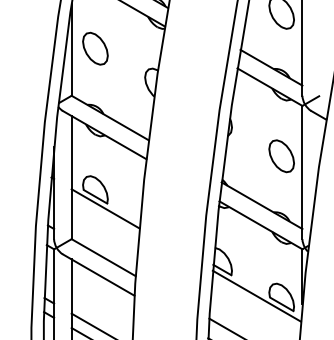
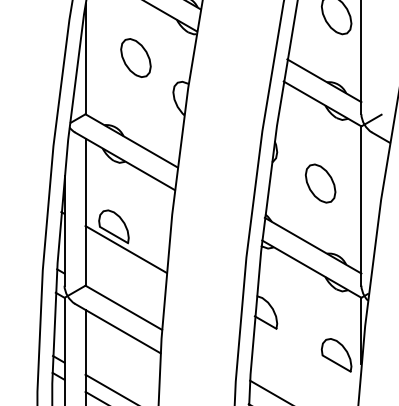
part: (95, 48) -> (135, 57), moved
part: (281, 156) -> (320, 183), moved
line: (256, 295) -> (306, 353), removed

